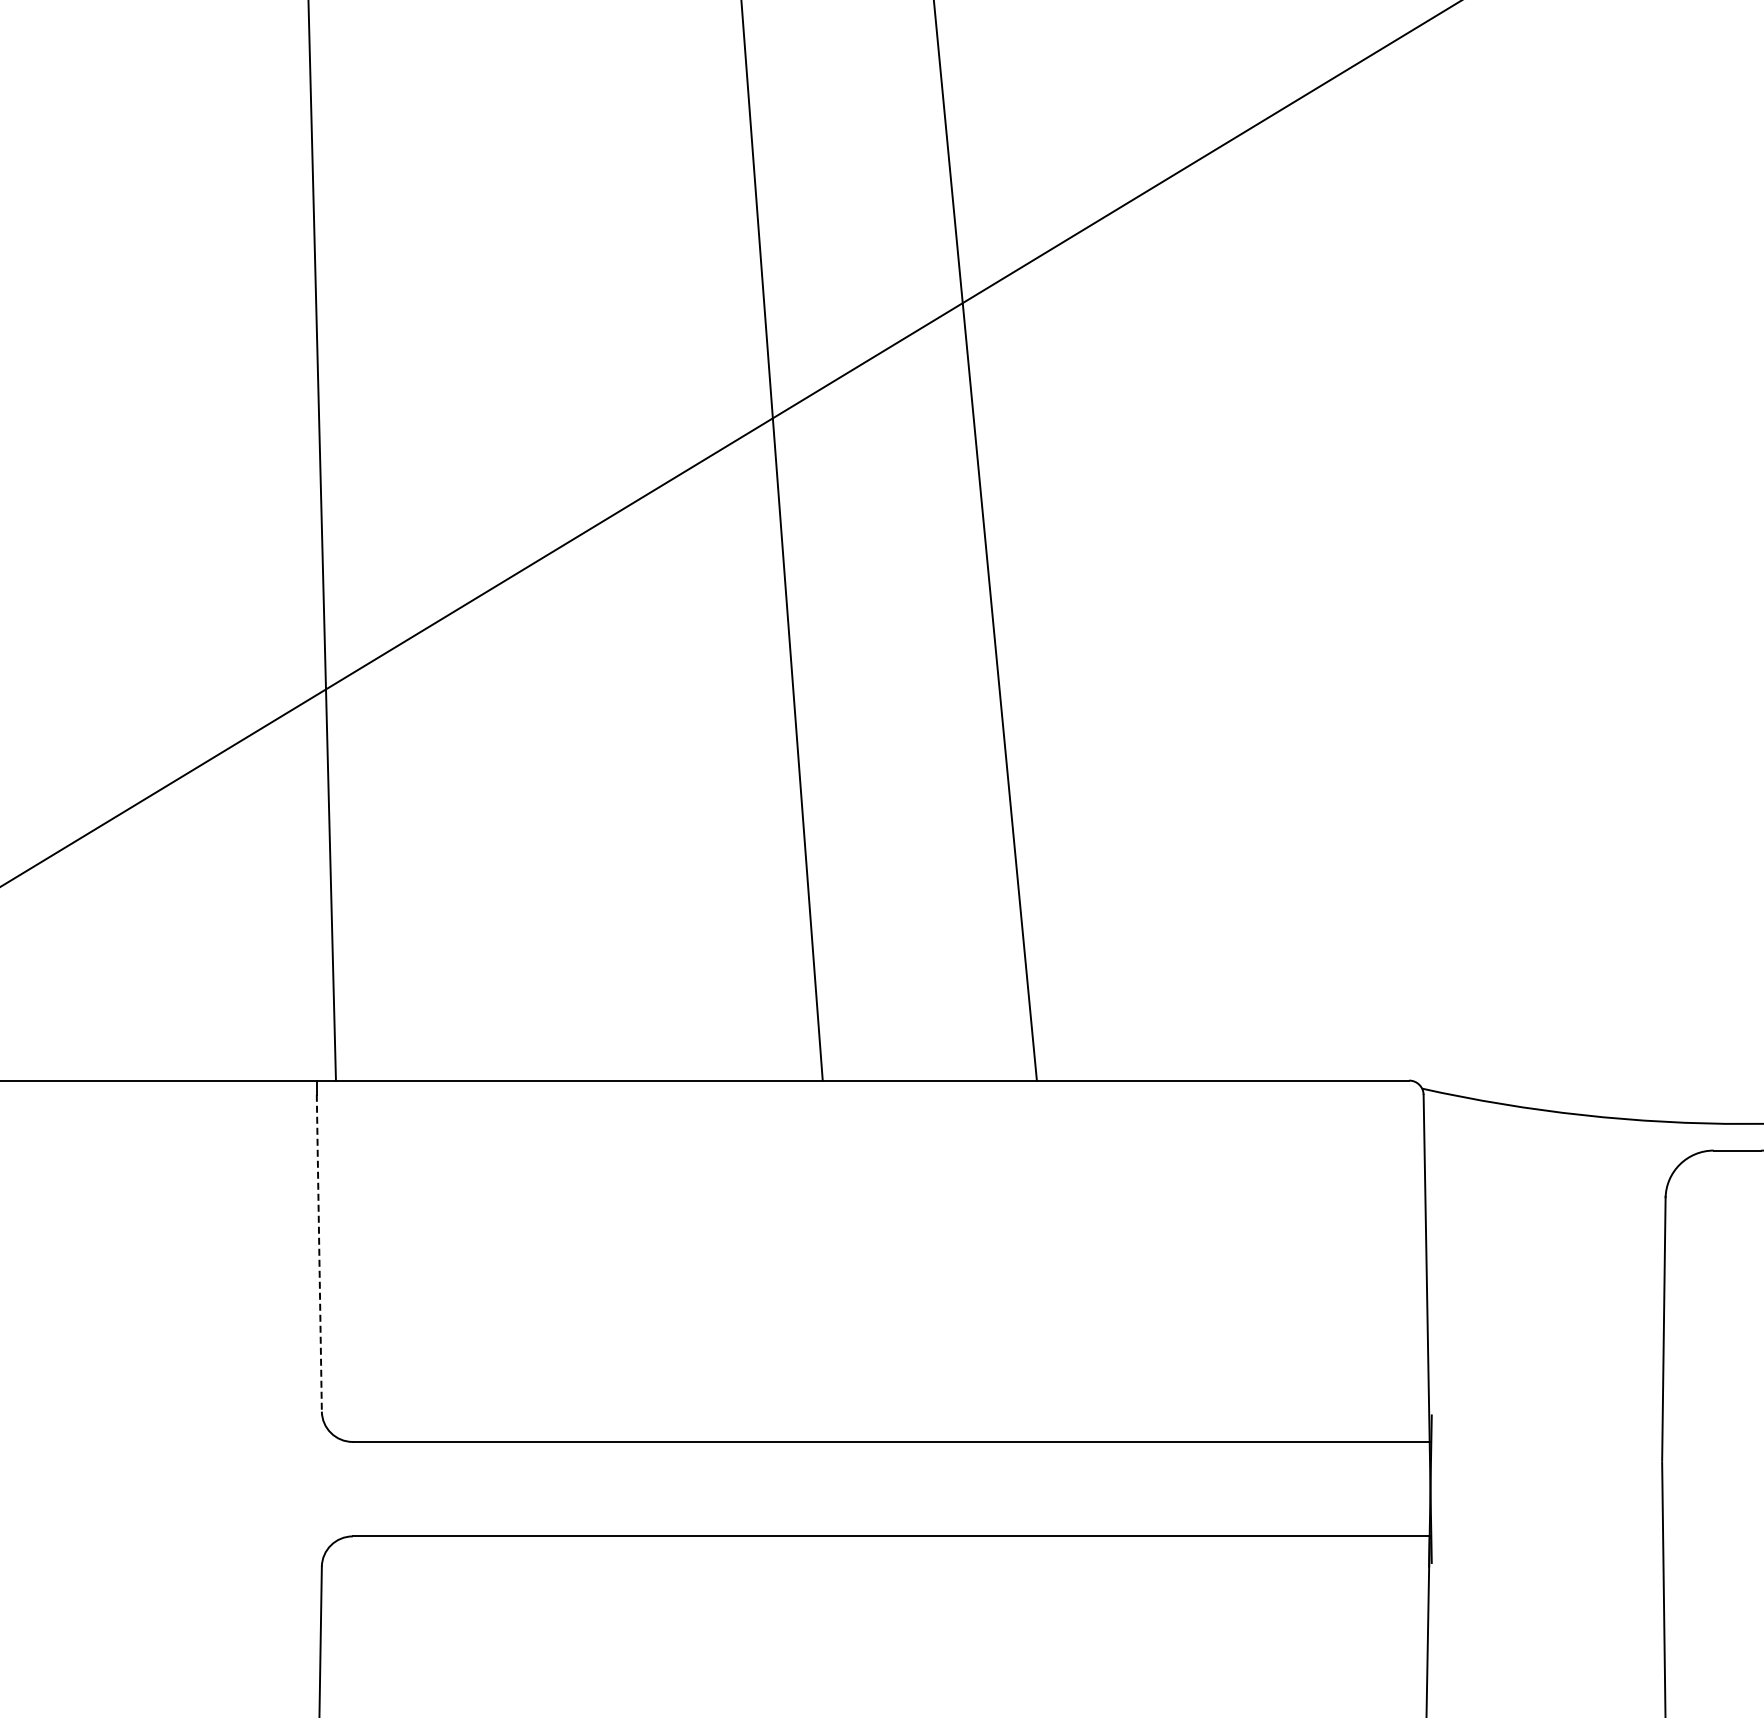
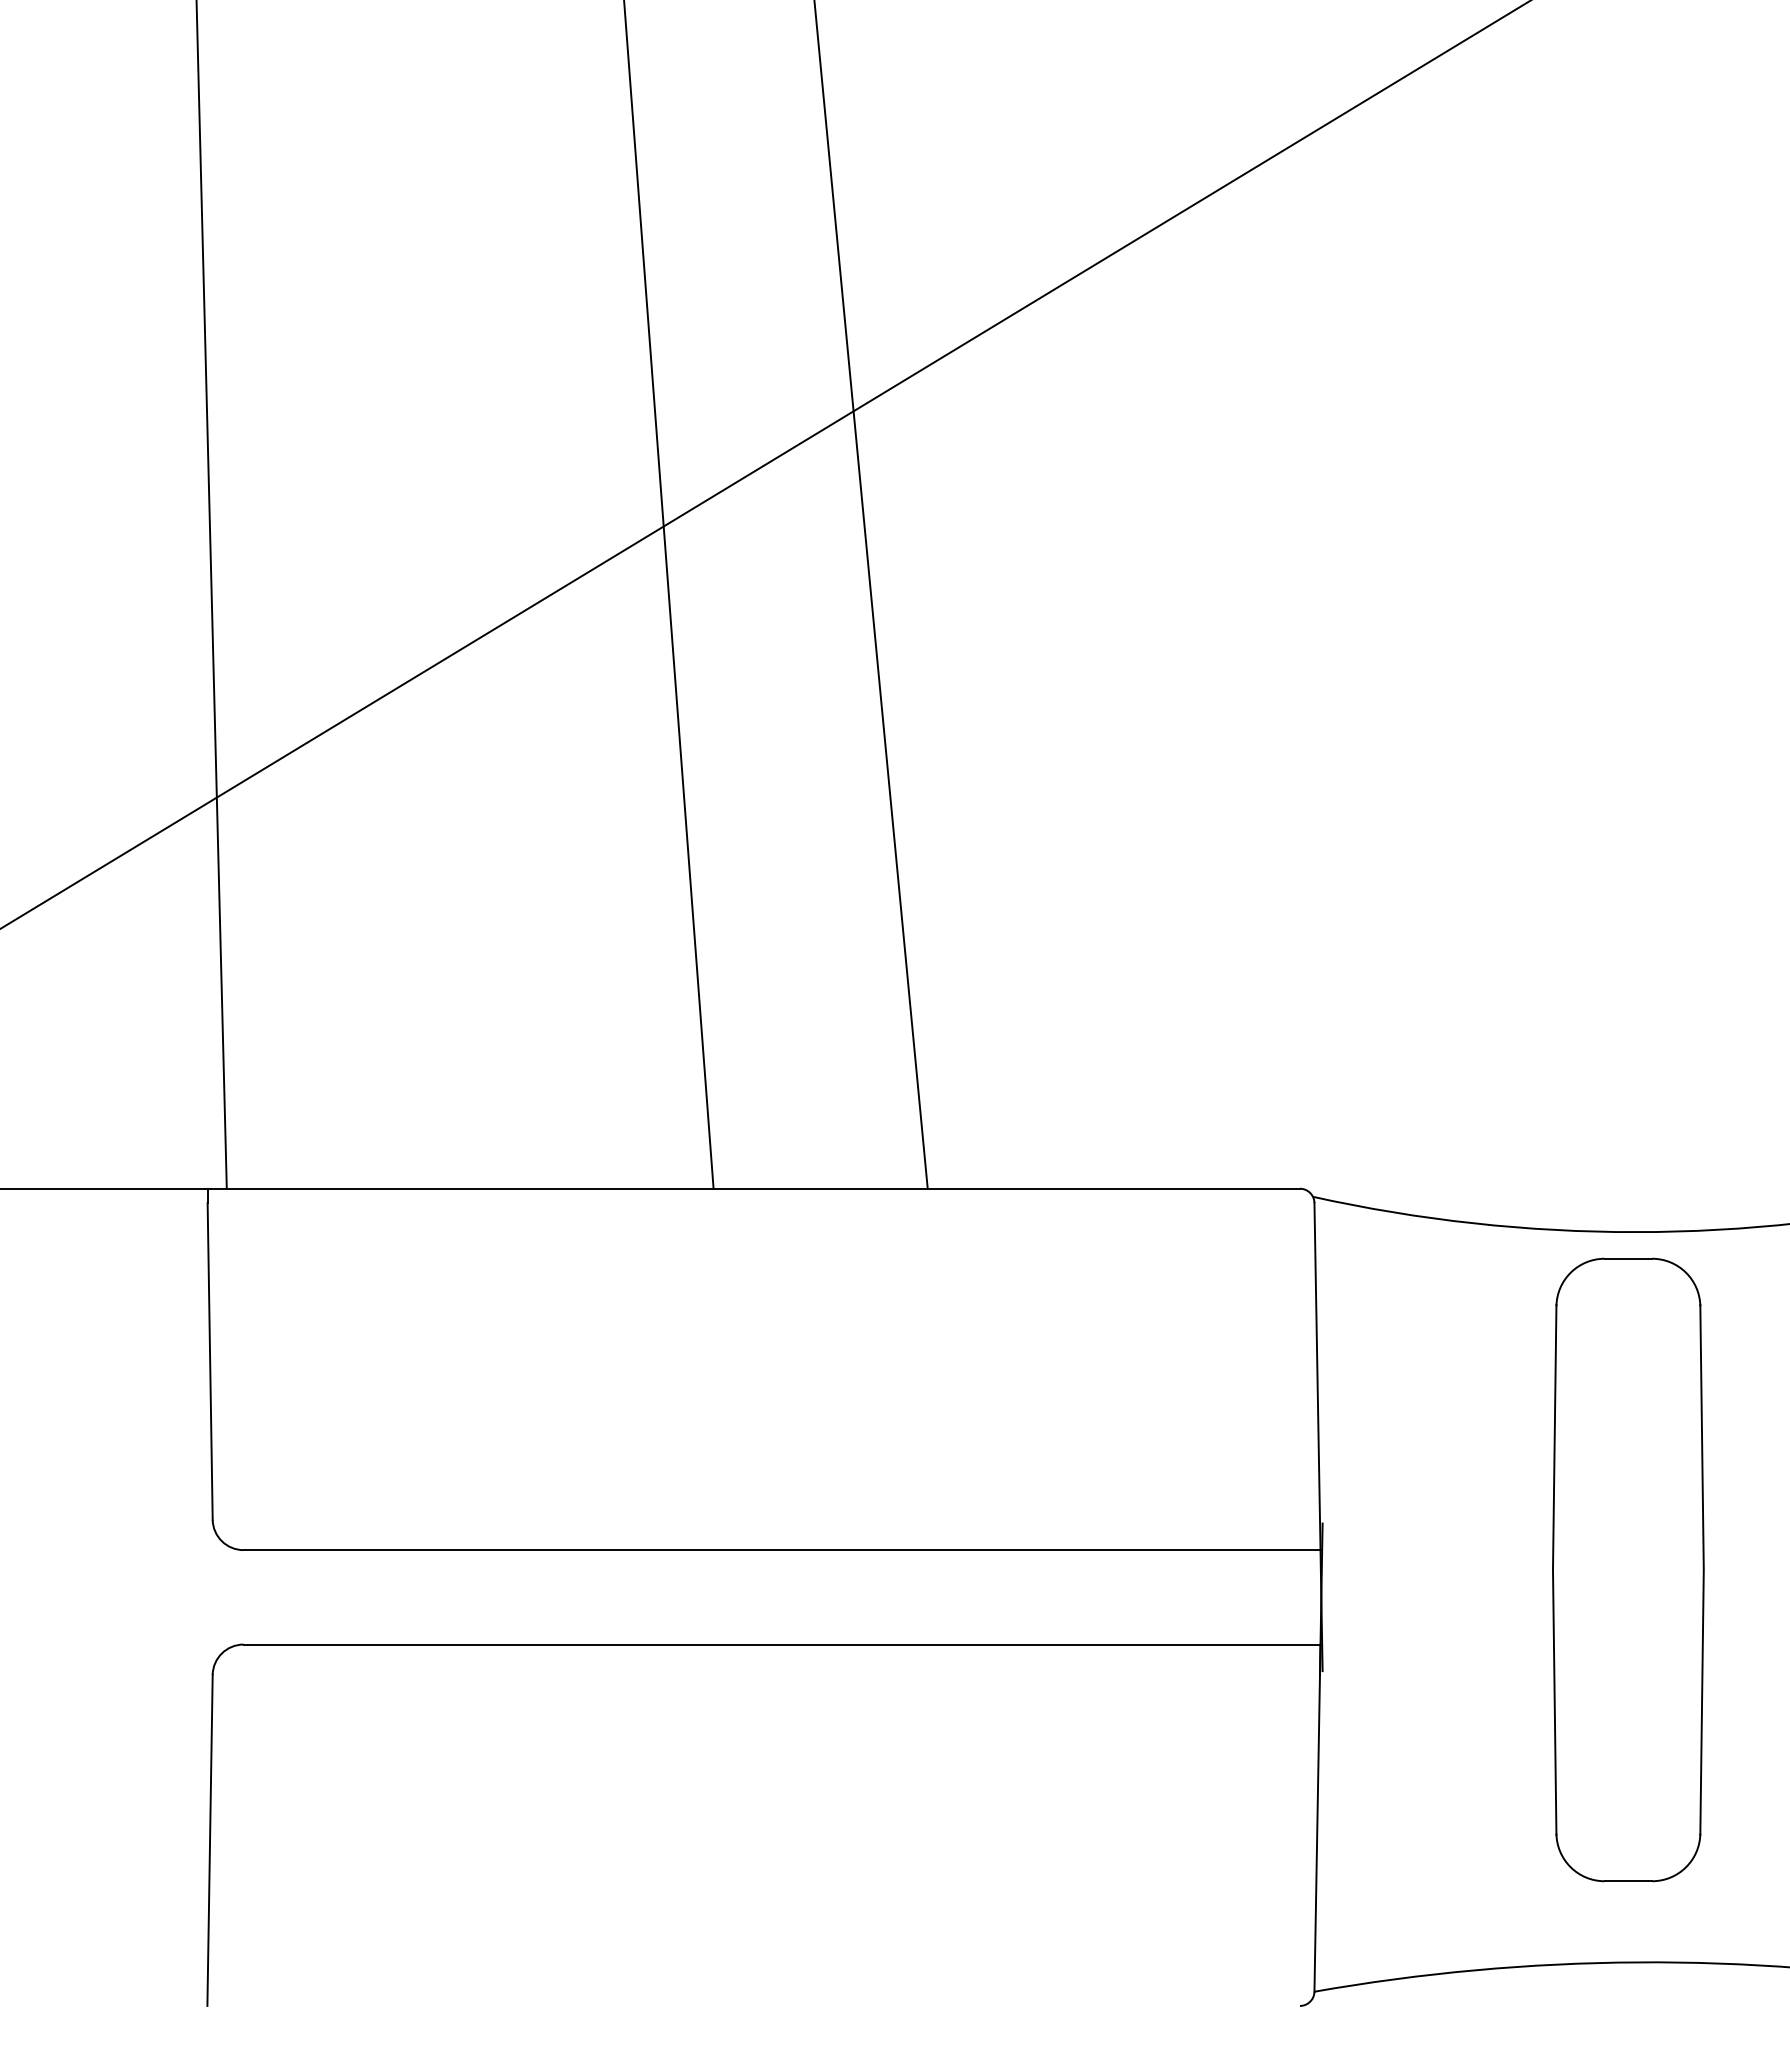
line: (319, 1253) -> (210, 1361), dashed -> solid

